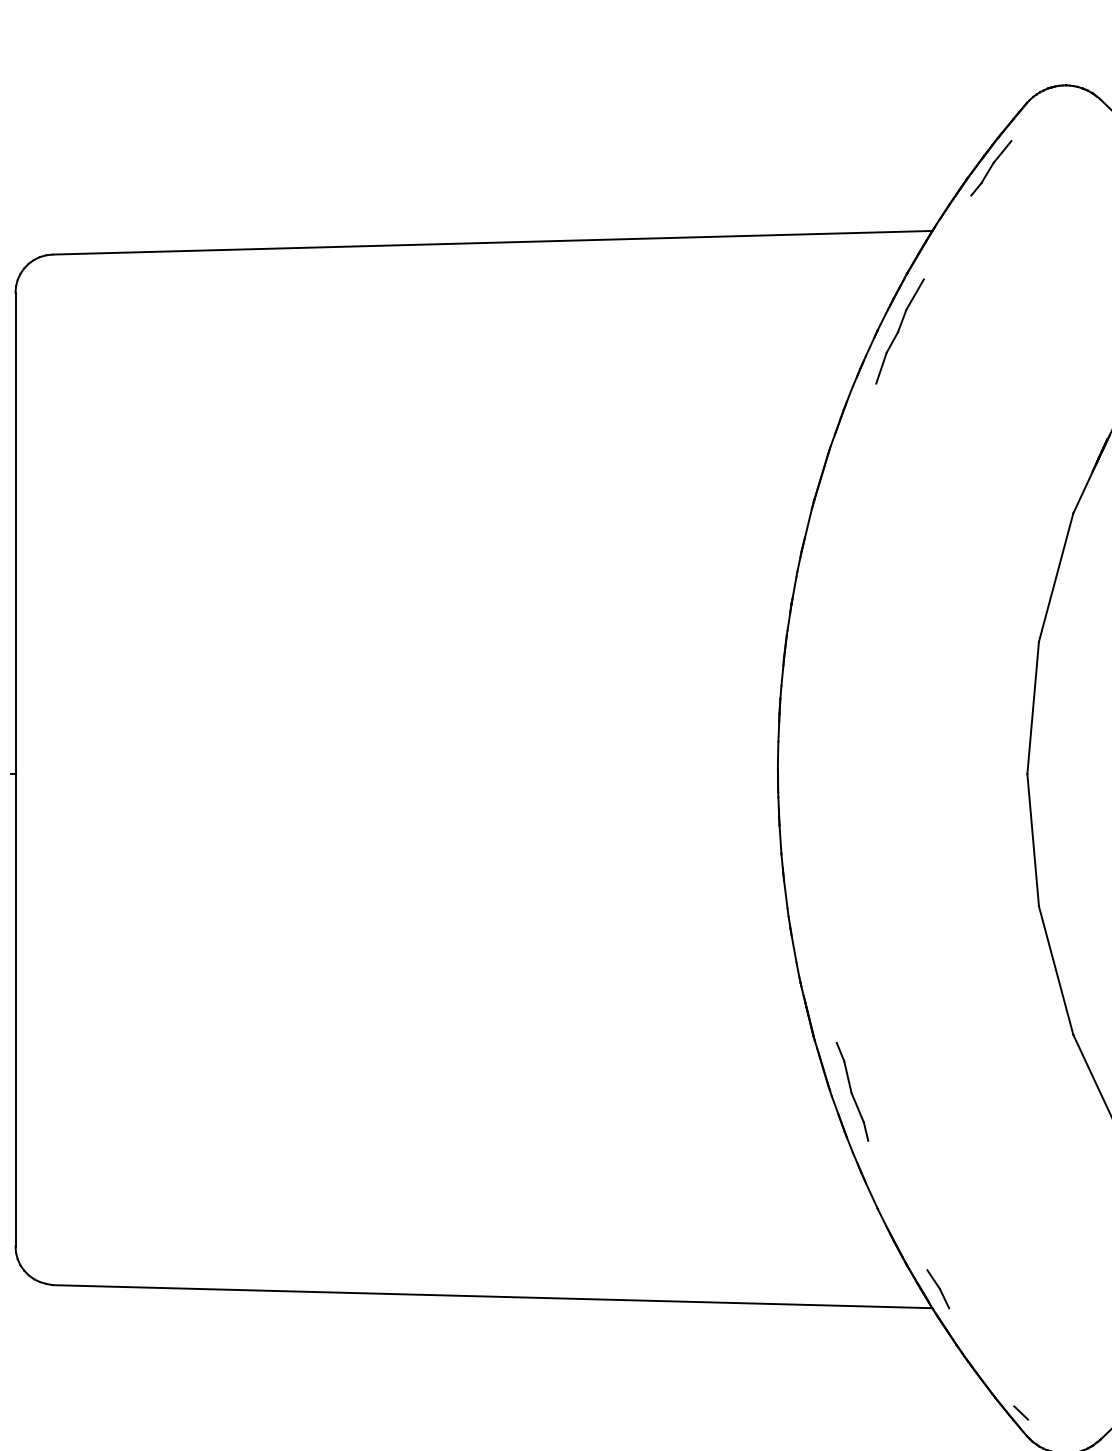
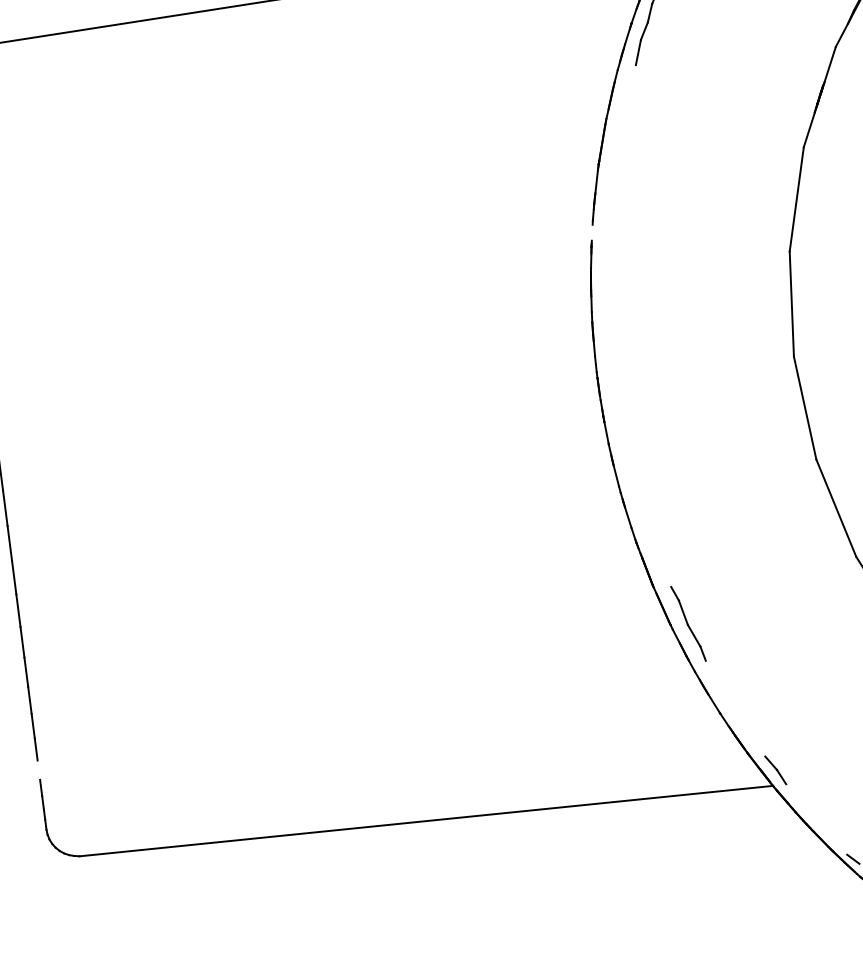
line: (793, 589) -> (591, 235), removed
line: (15, 1170) -> (38, 769), removed

